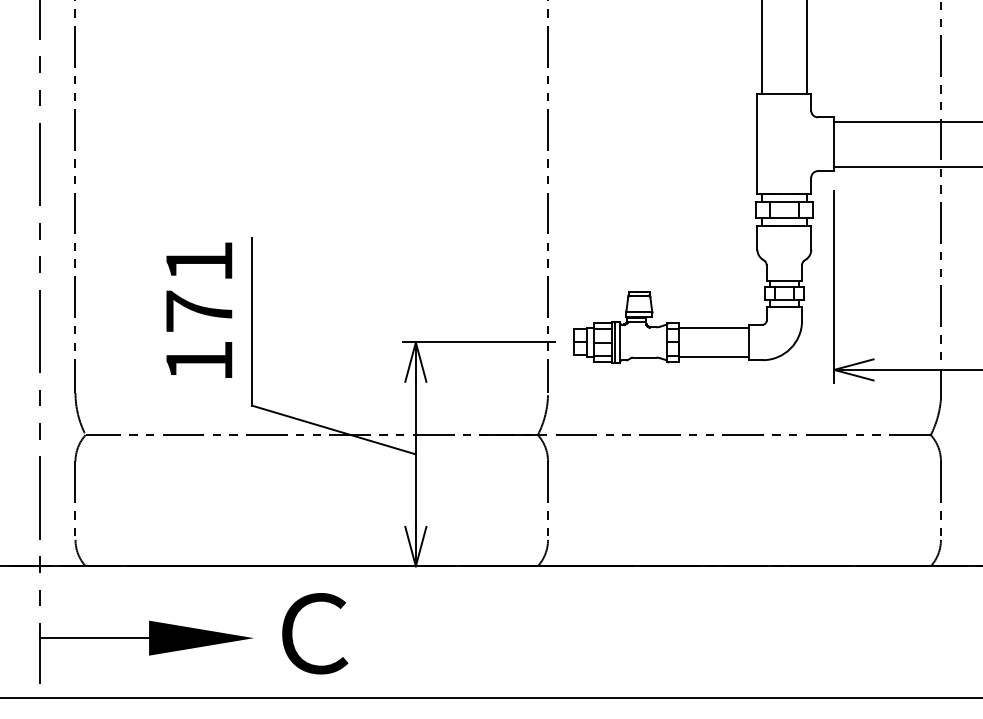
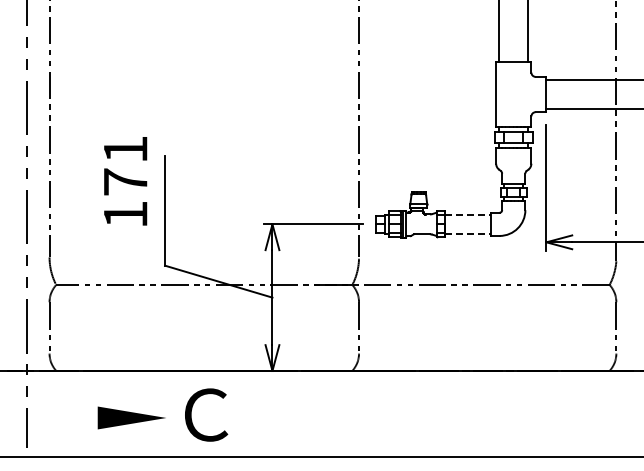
text: (199, 310) -> (125, 181), moved
line: (713, 328) -> (467, 215), solid -> dashed
line: (713, 356) -> (467, 233), solid -> dashed
line: (93, 637) -> (61, 417), removed

